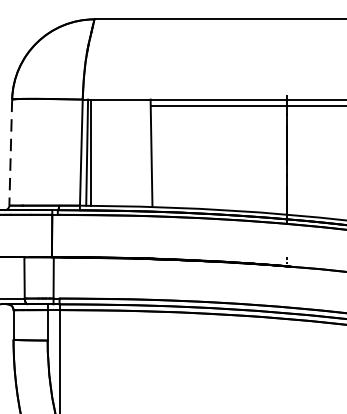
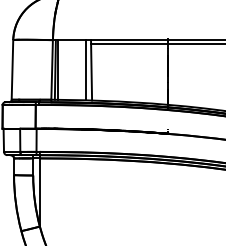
line: (10, 151) -> (12, 69), dashed -> solid
line: (142, 153) -> (86, 70), added

